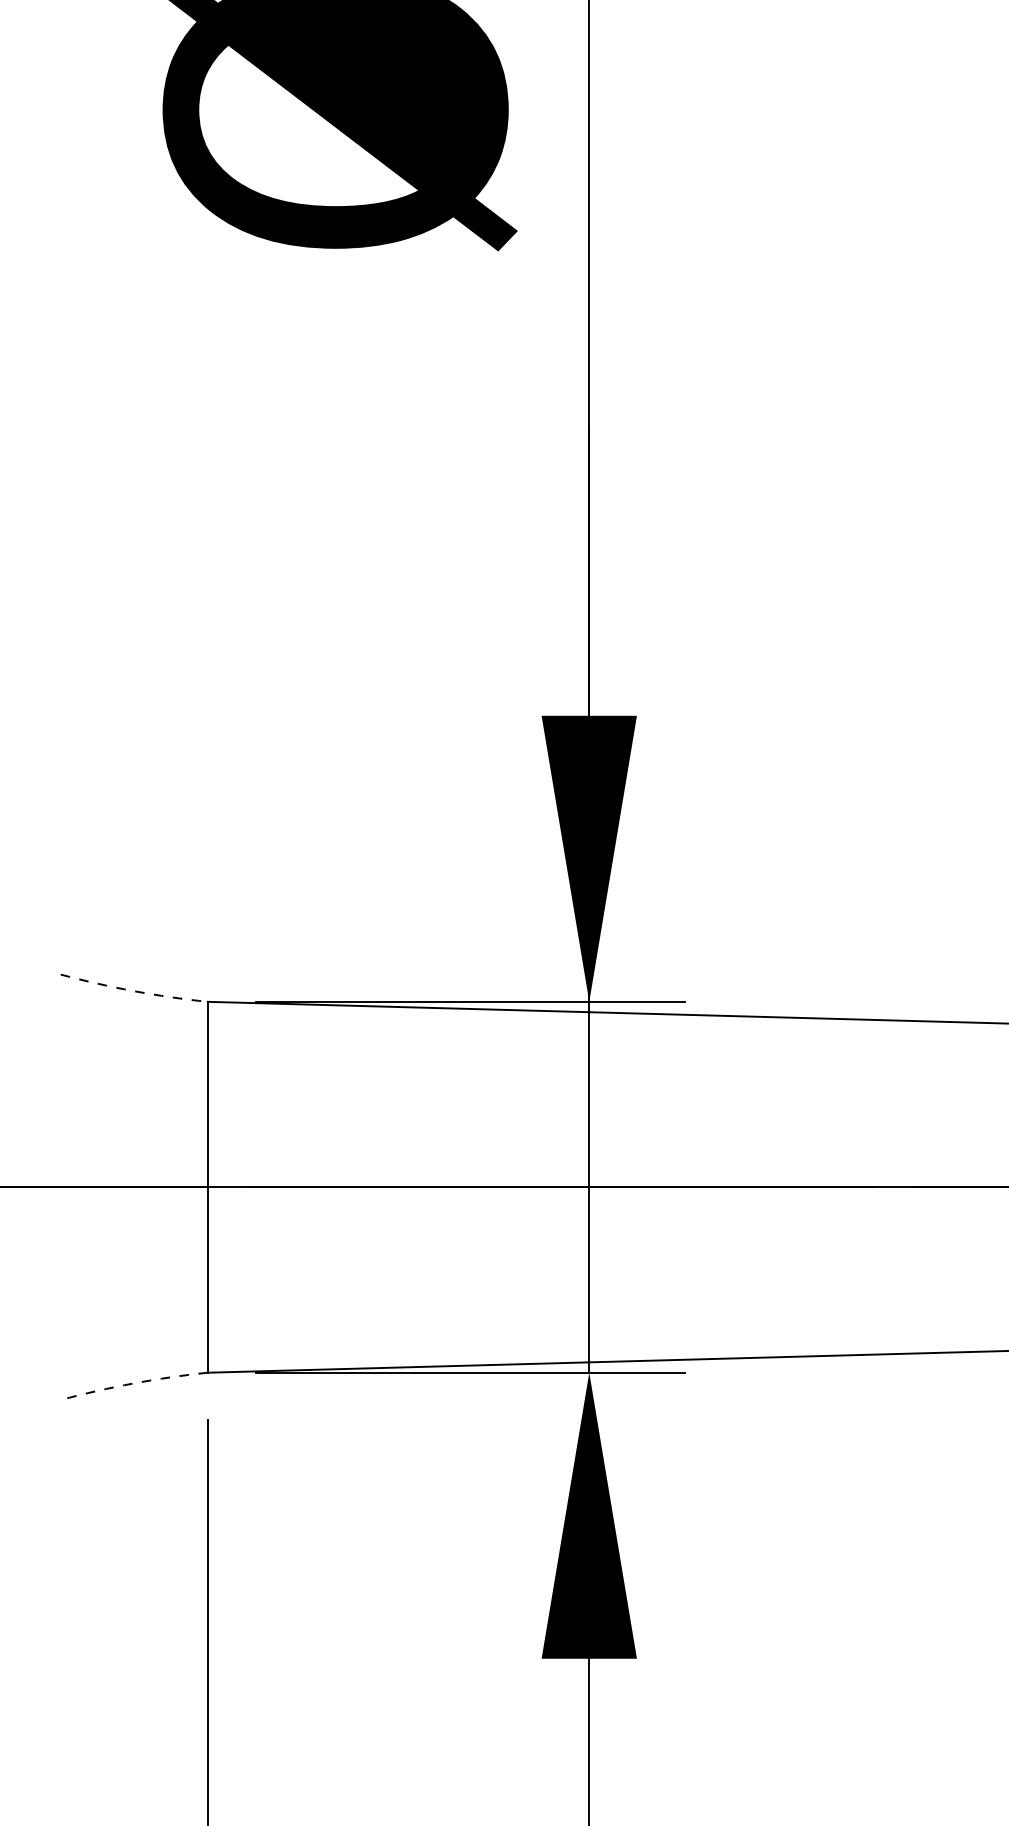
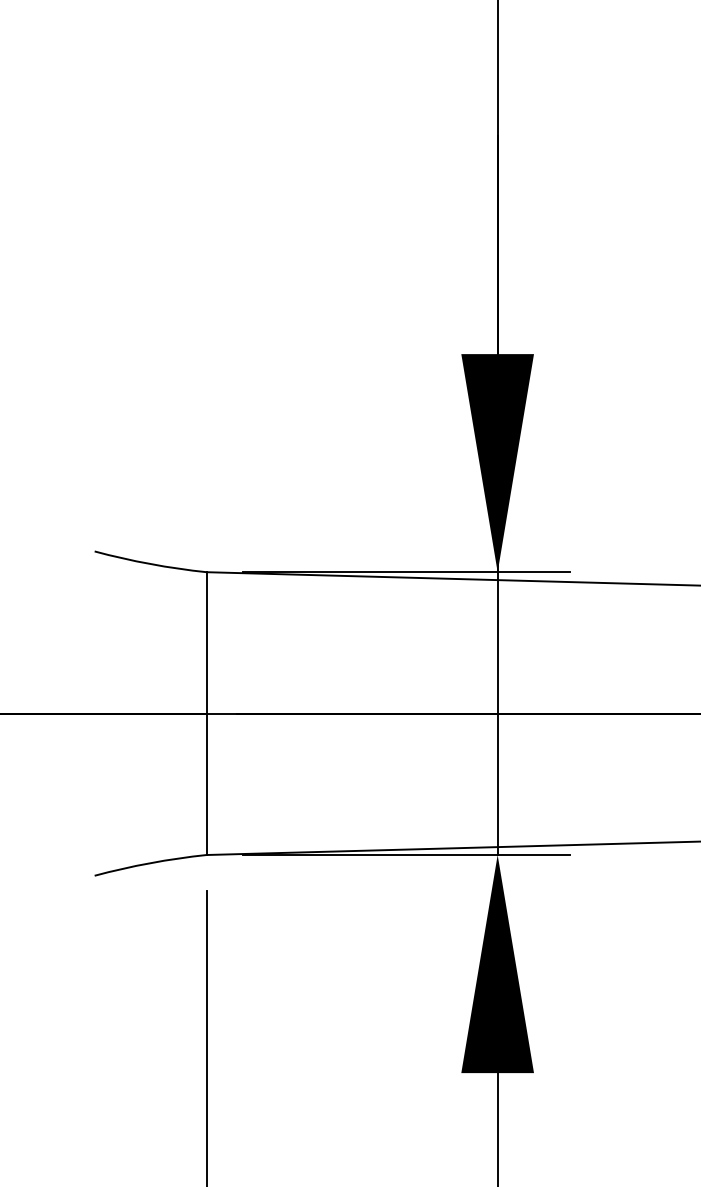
arc: (133, 991) -> (150, 564), dashed -> solid
arc: (133, 1383) -> (150, 863), dashed -> solid

